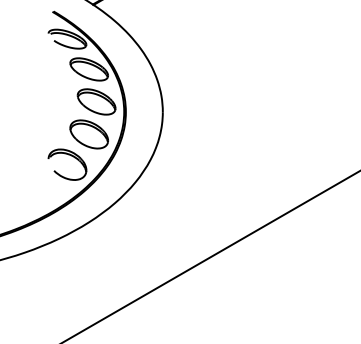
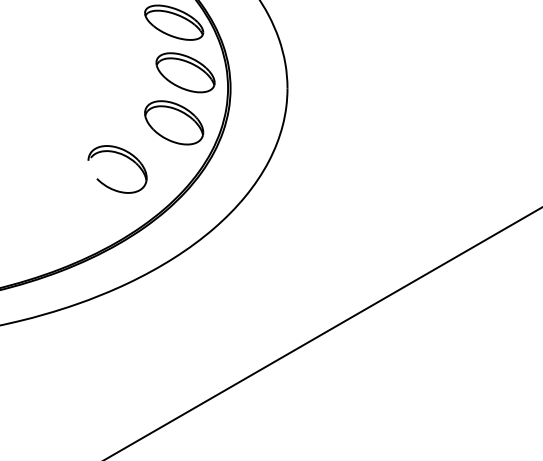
part: (71, 156) -> (123, 156), moved

